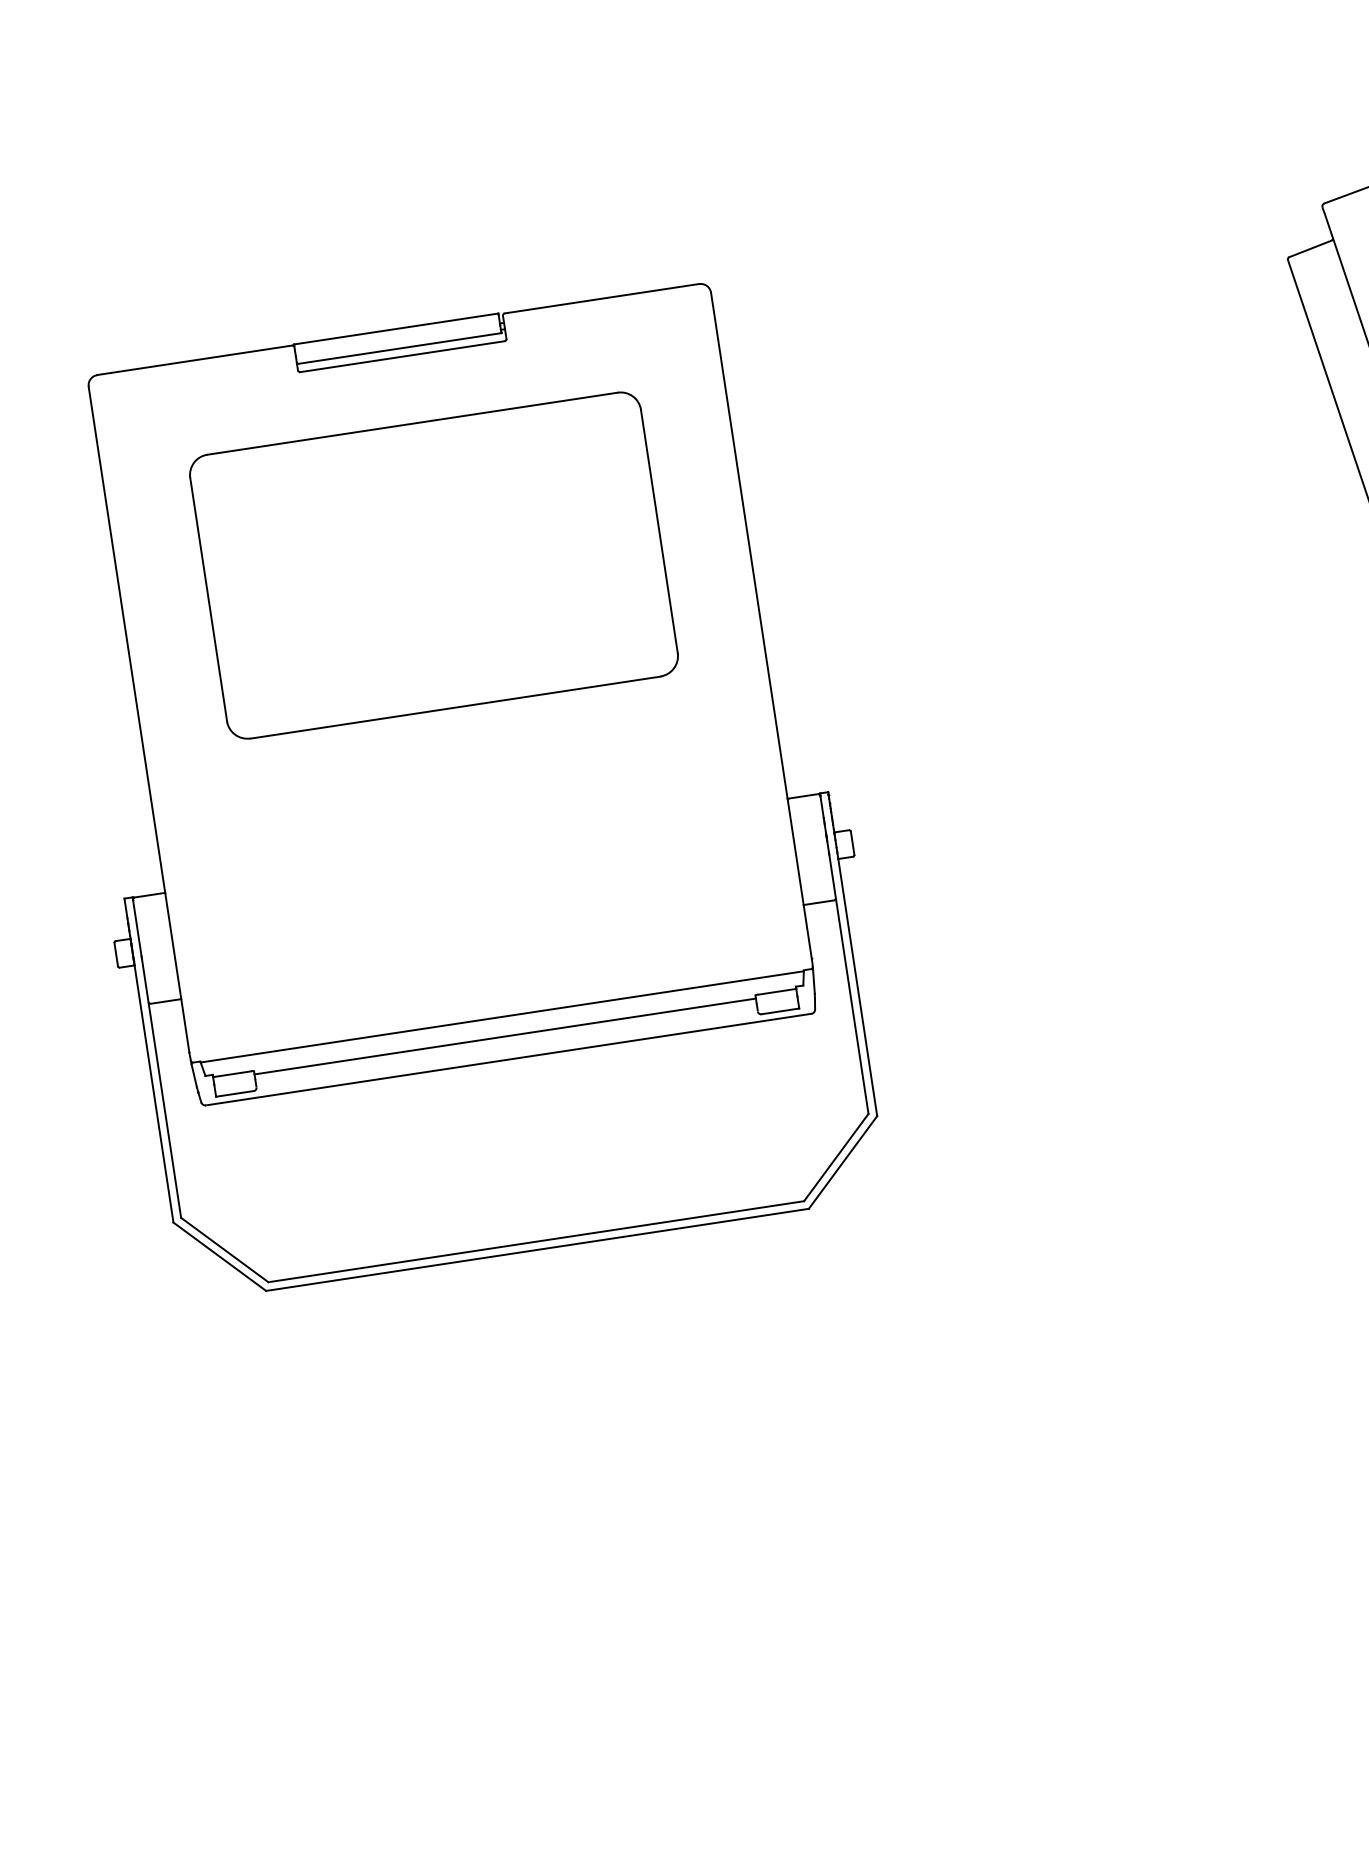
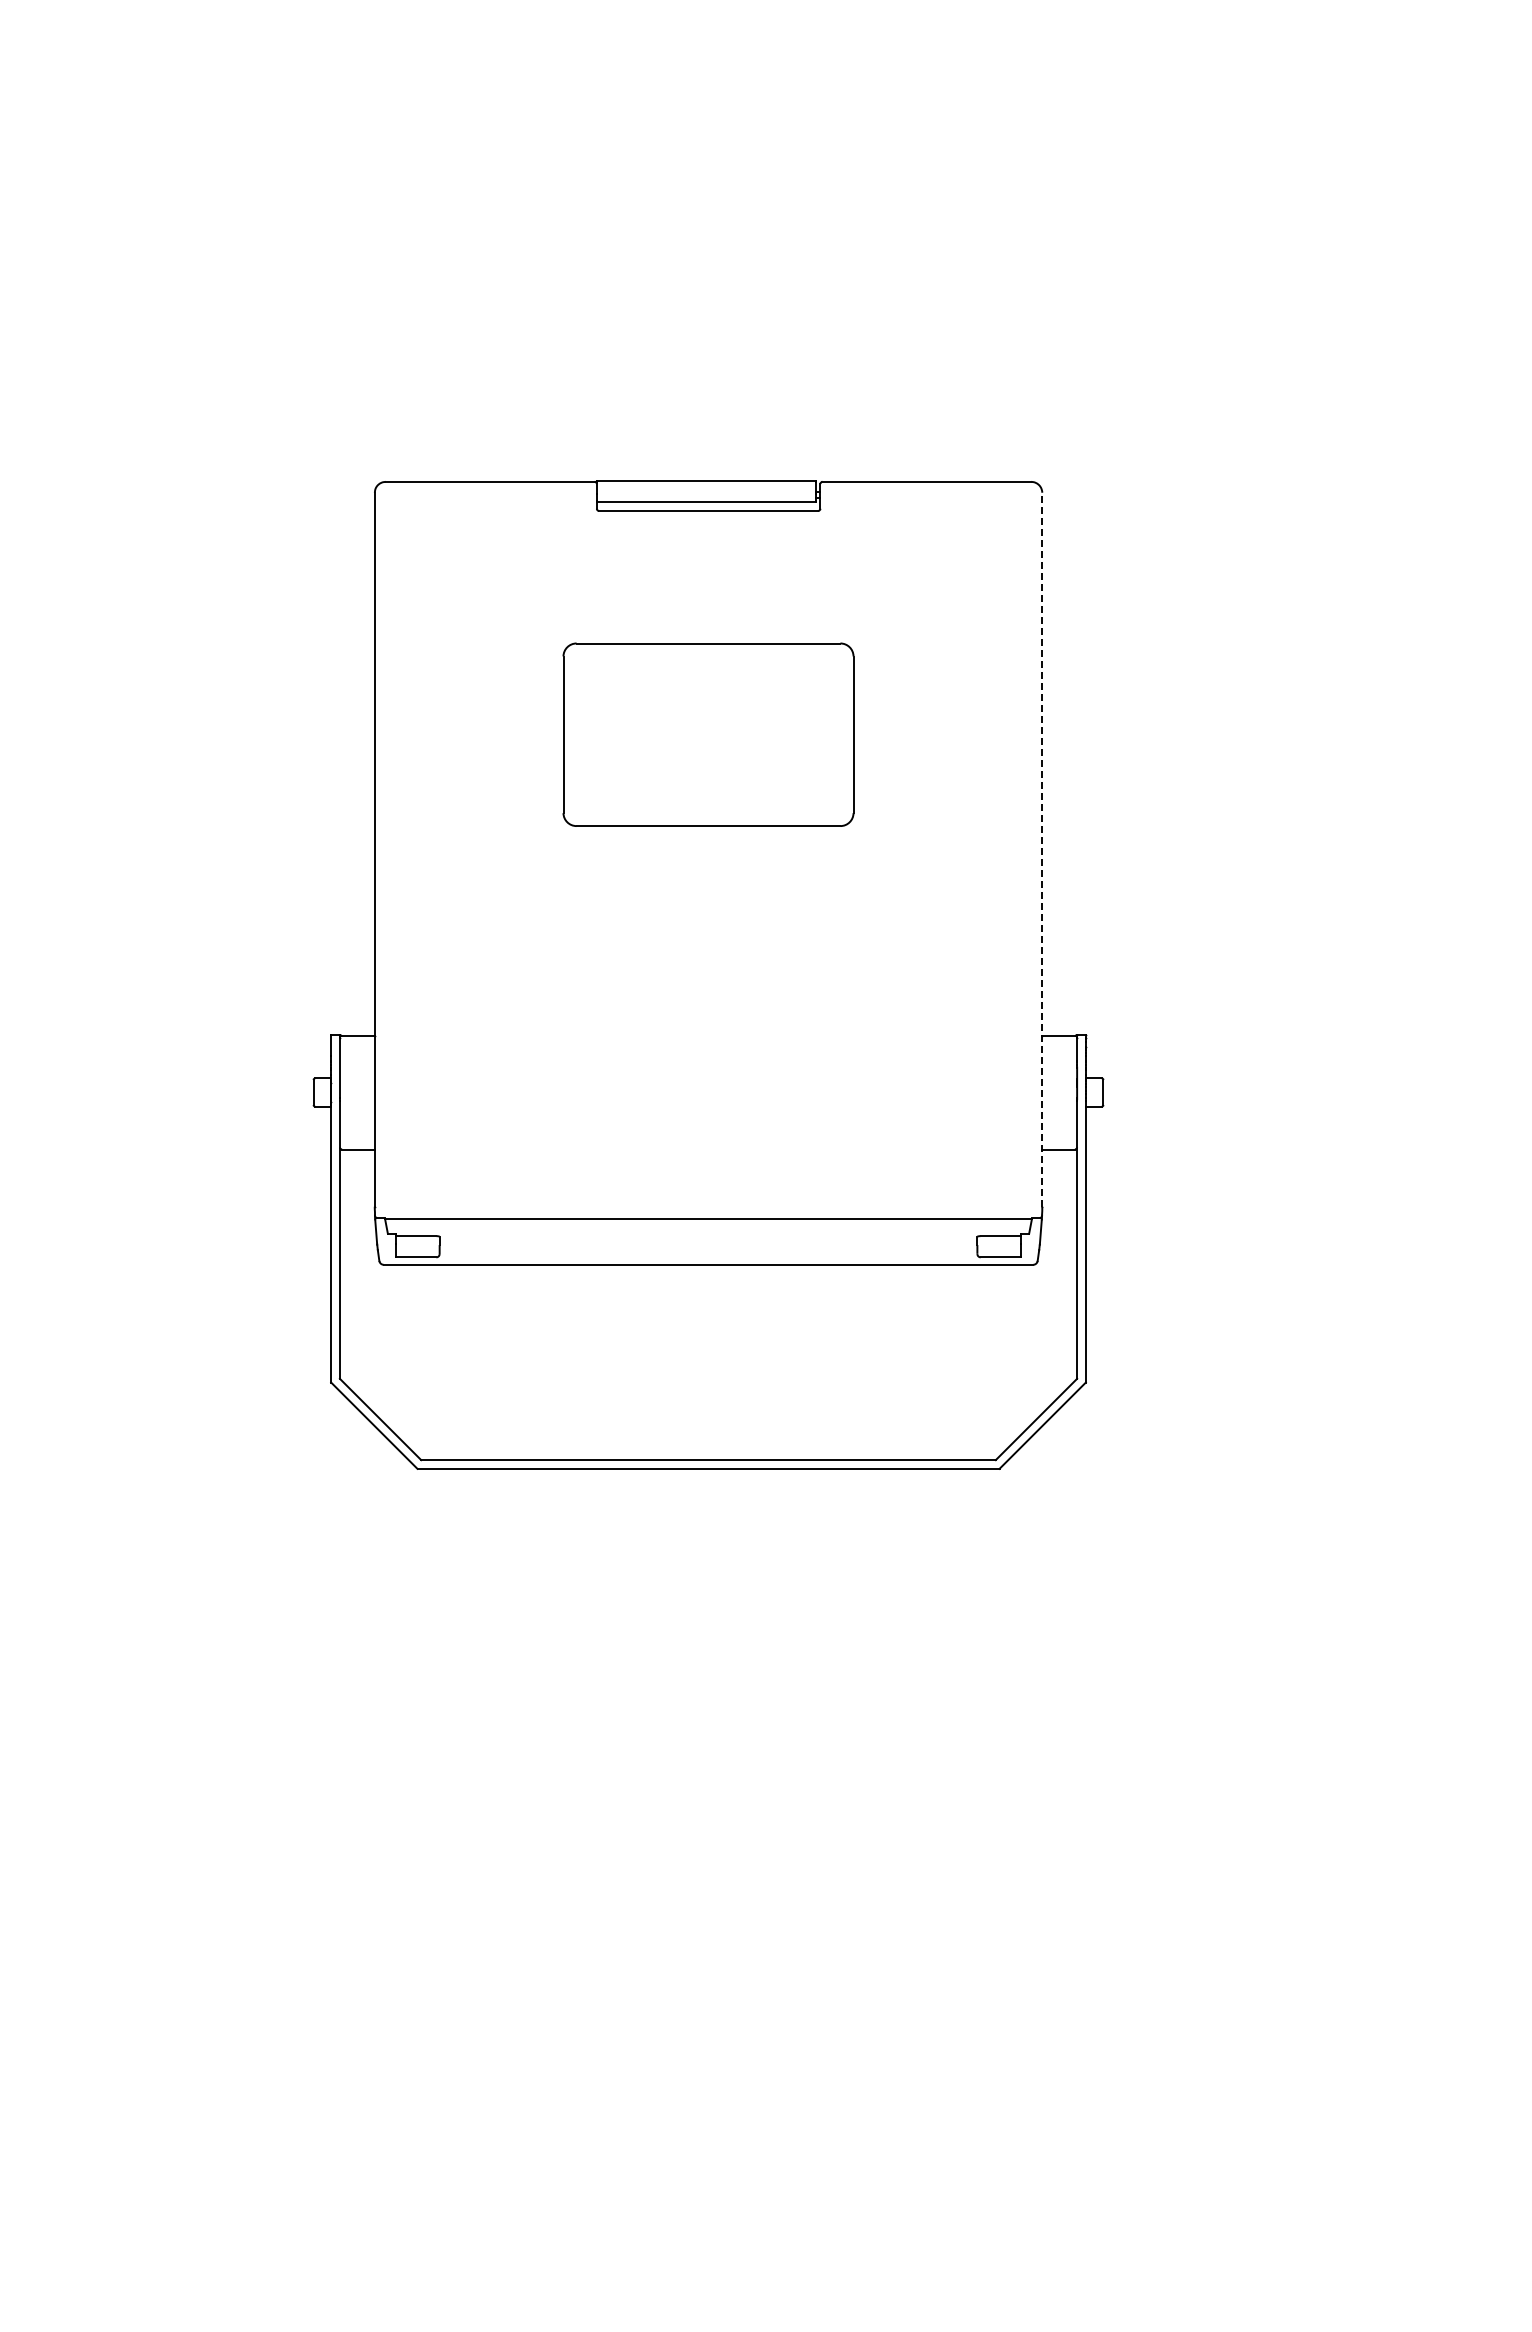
part: (433, 565) -> (708, 734), size x0.6
line: (761, 625) -> (1042, 849), solid -> dashed
line: (505, 1036) -> (708, 1240), removed

